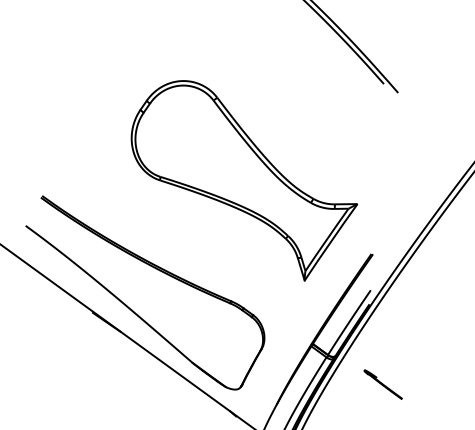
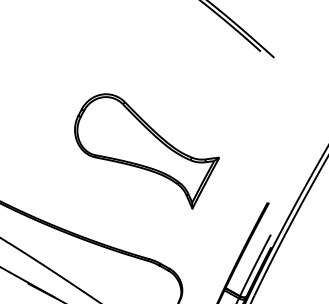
part: (243, 180) -> (147, 151), size x0.7

